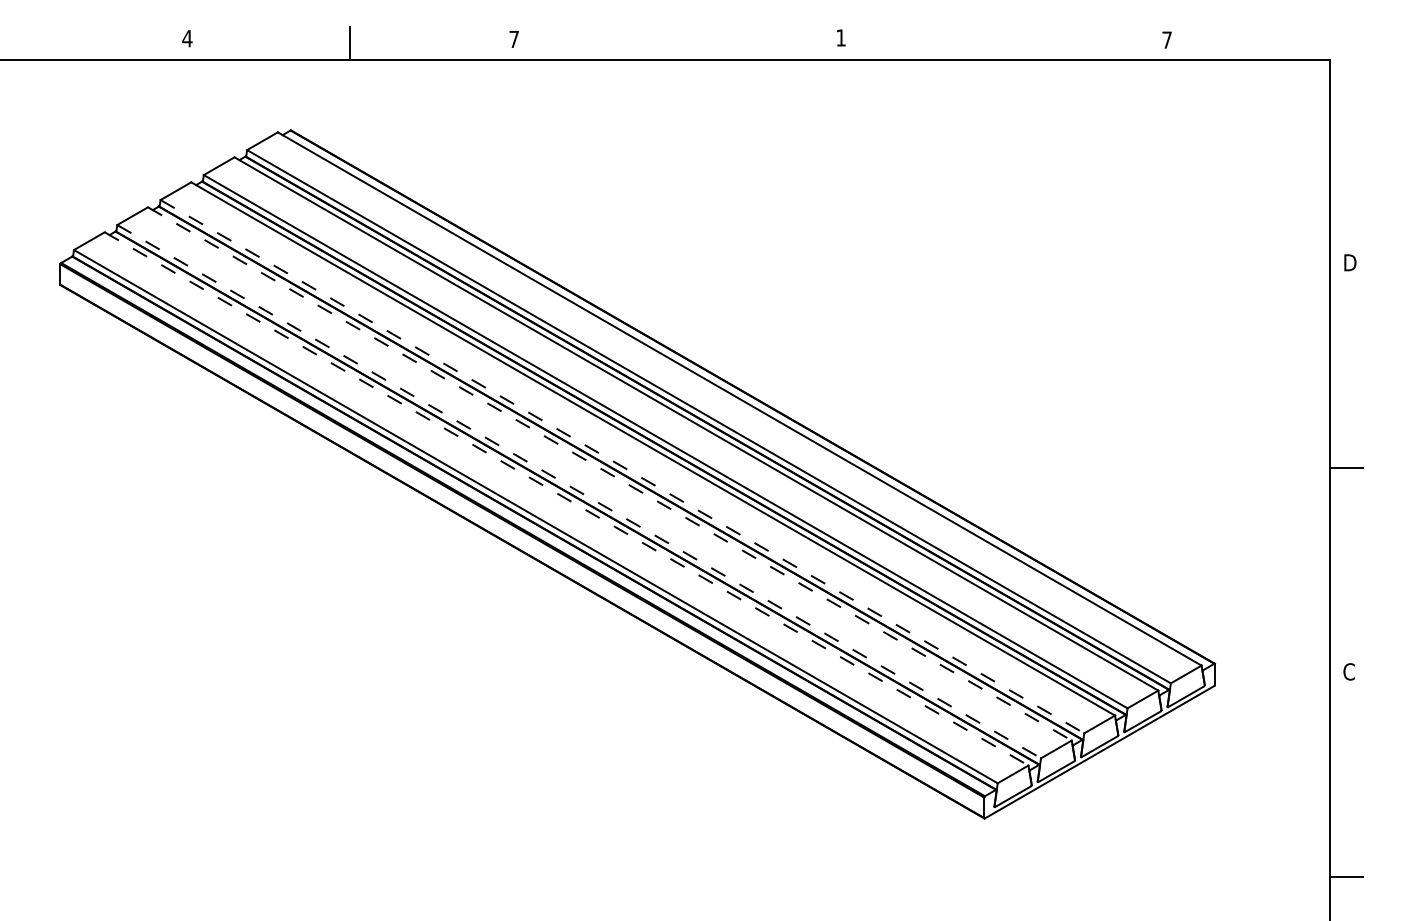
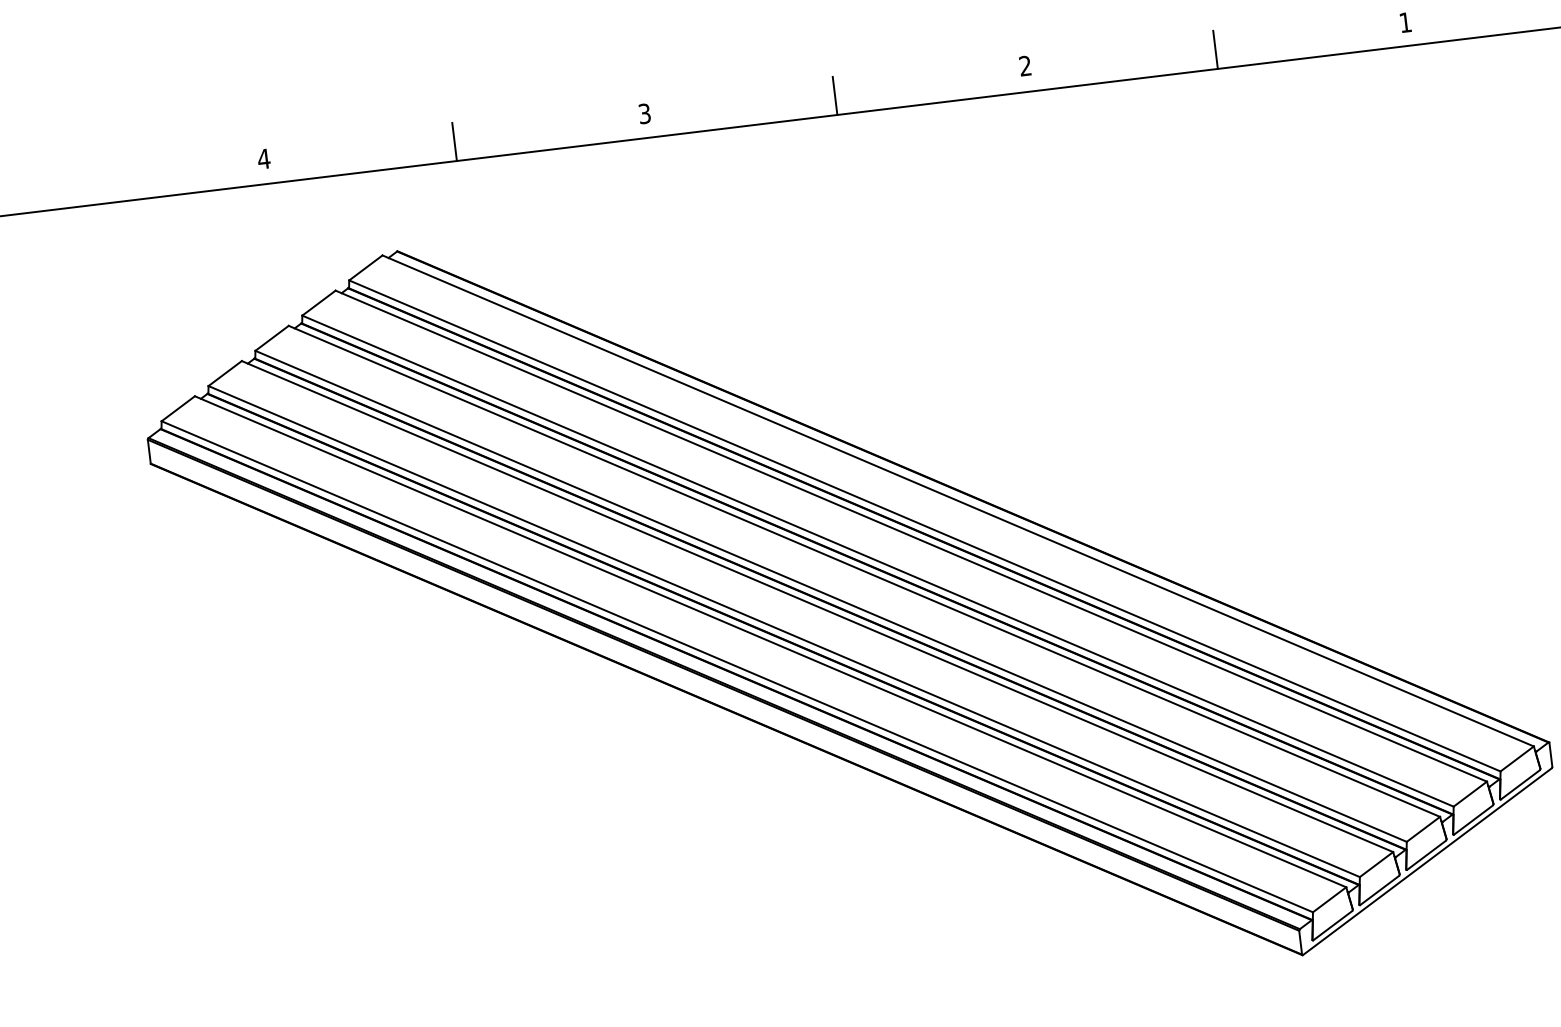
text: (840, 37) -> (1024, 65), 1 -> 2
text: (513, 39) -> (643, 114), 7 -> 3
text: (1166, 39) -> (1404, 21), 7 -> 1
line: (677, 43) -> (835, 95), added
line: (1003, 43) -> (1215, 49), added
line: (622, 466) -> (831, 596), dashed -> solid
line: (610, 474) -> (818, 607), dashed -> solid
line: (579, 491) -> (784, 631), dashed -> solid
line: (567, 499) -> (771, 642), dashed -> solid

